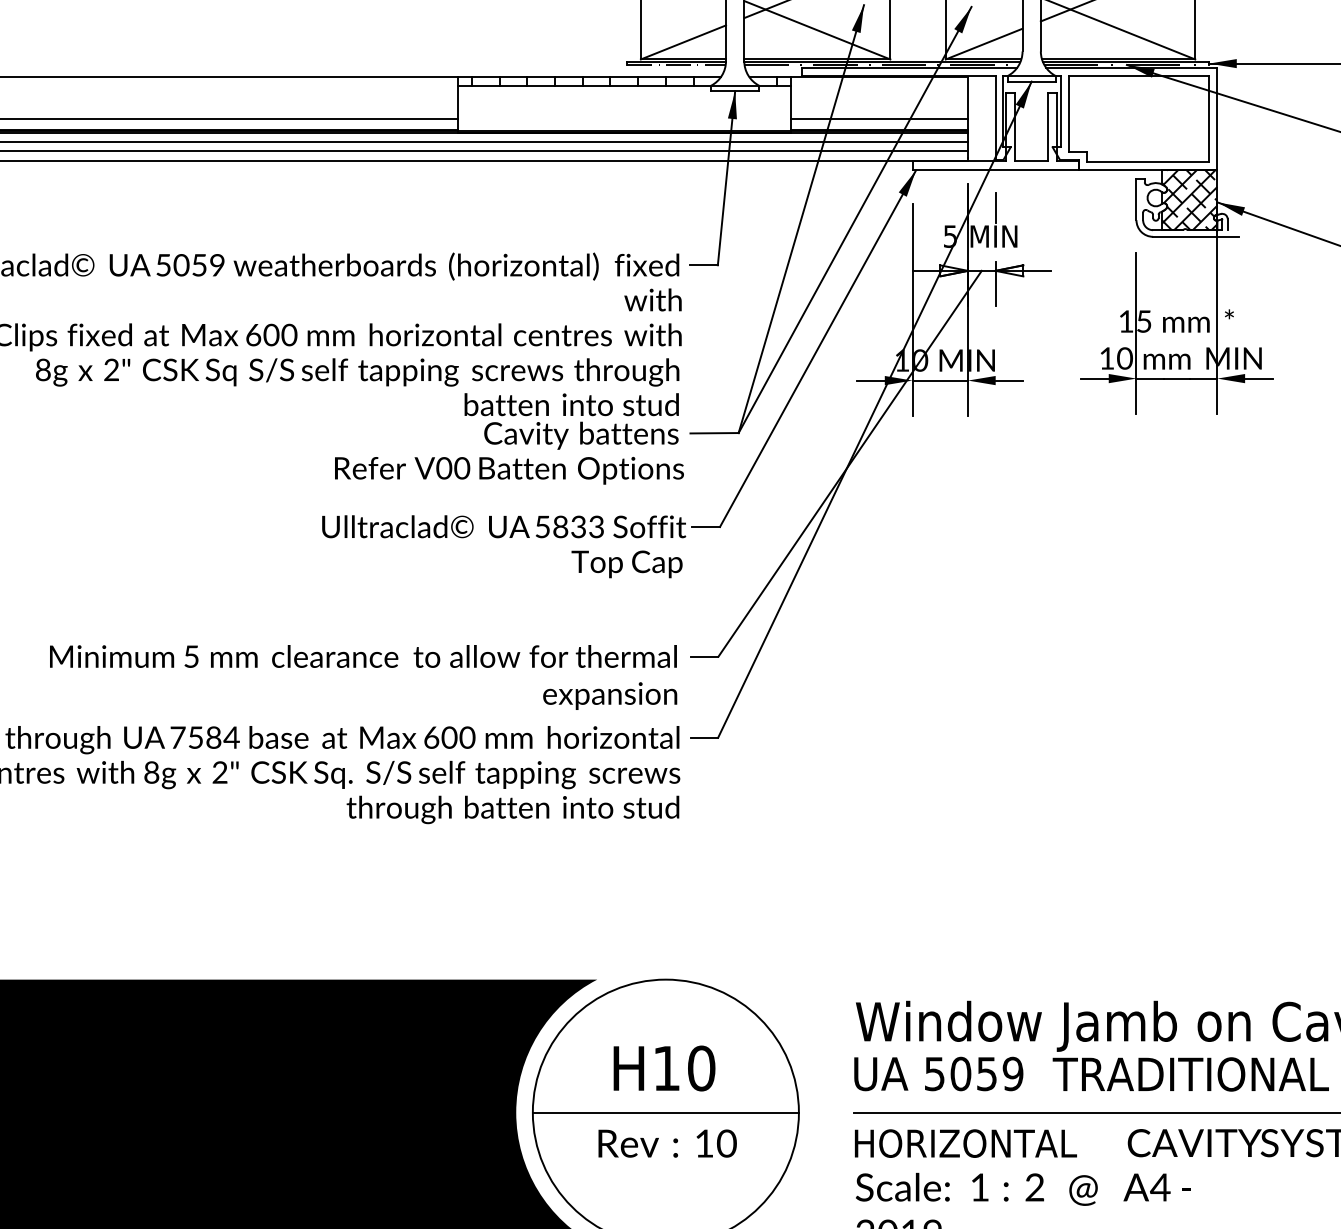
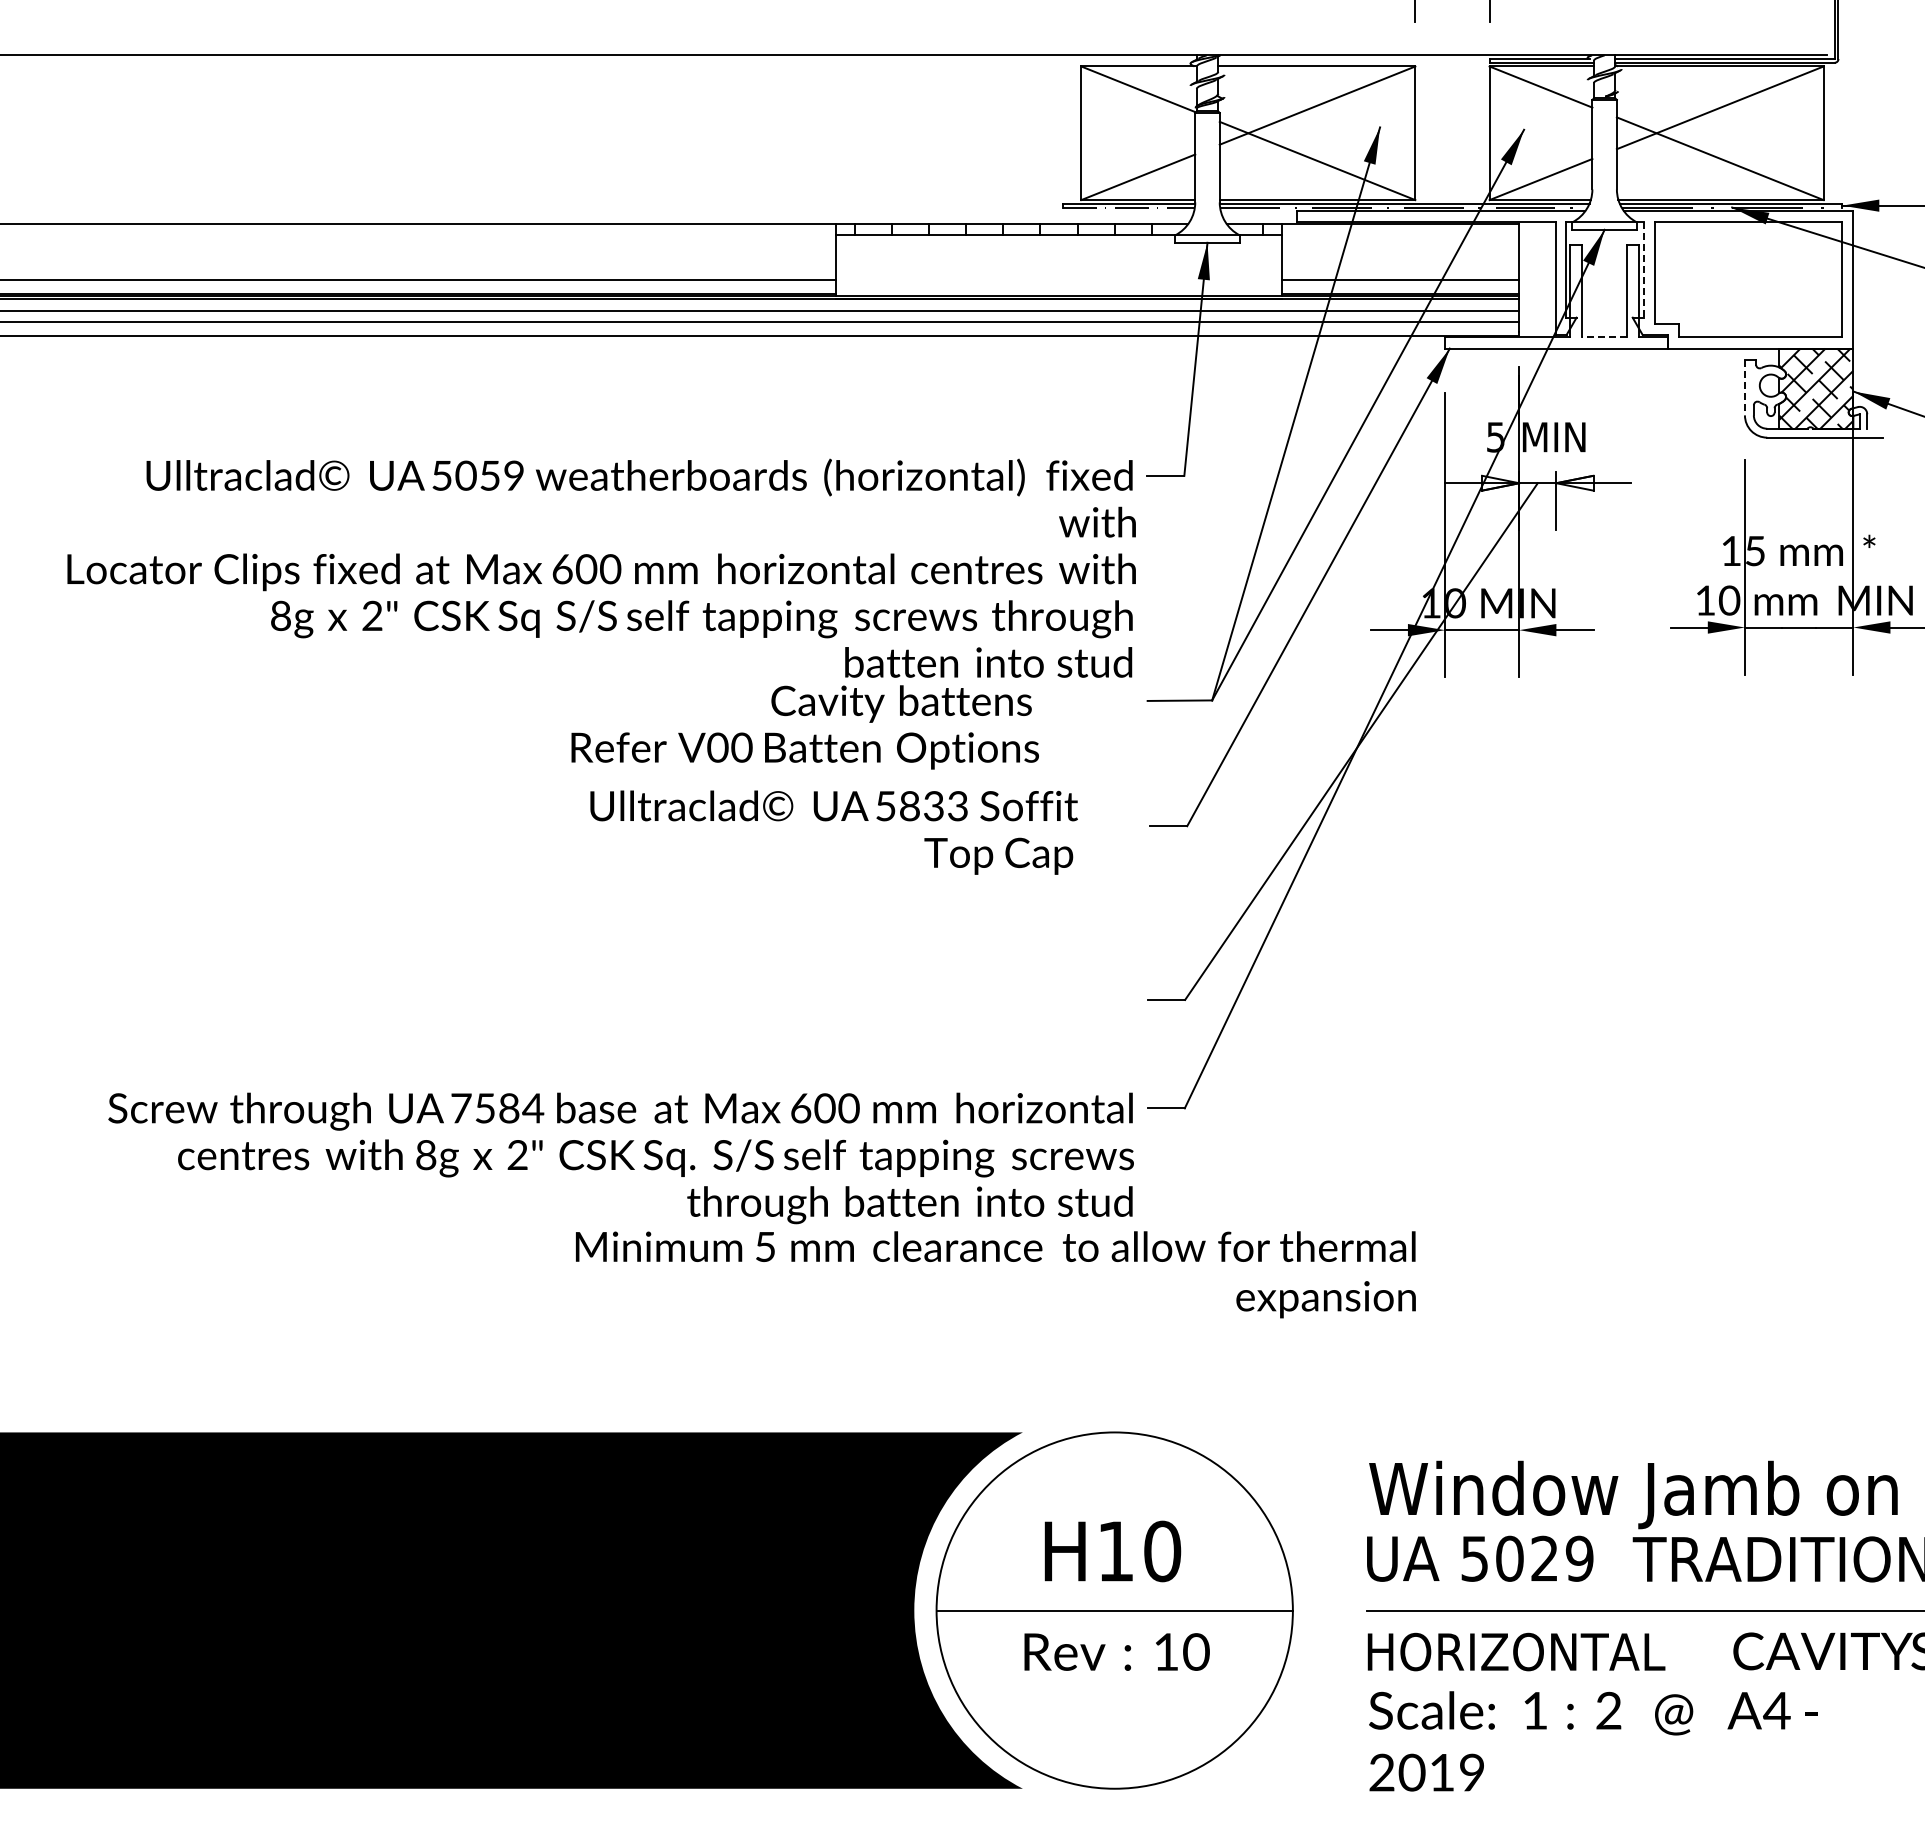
line: (1060, 112) -> (1643, 270), solid -> dashed
line: (1031, 161) -> (1604, 336), solid -> dashed
line: (1136, 199) -> (1744, 387), solid -> dashed
line: (995, 208) -> (1556, 399), removed
text: (508, 453) -> (804, 727), moved
text: (503, 546) -> (833, 832), moved
text: (363, 677) -> (995, 1274), moved
text: (986, 1073) -> (1544, 1558), 5059 -> 5029

